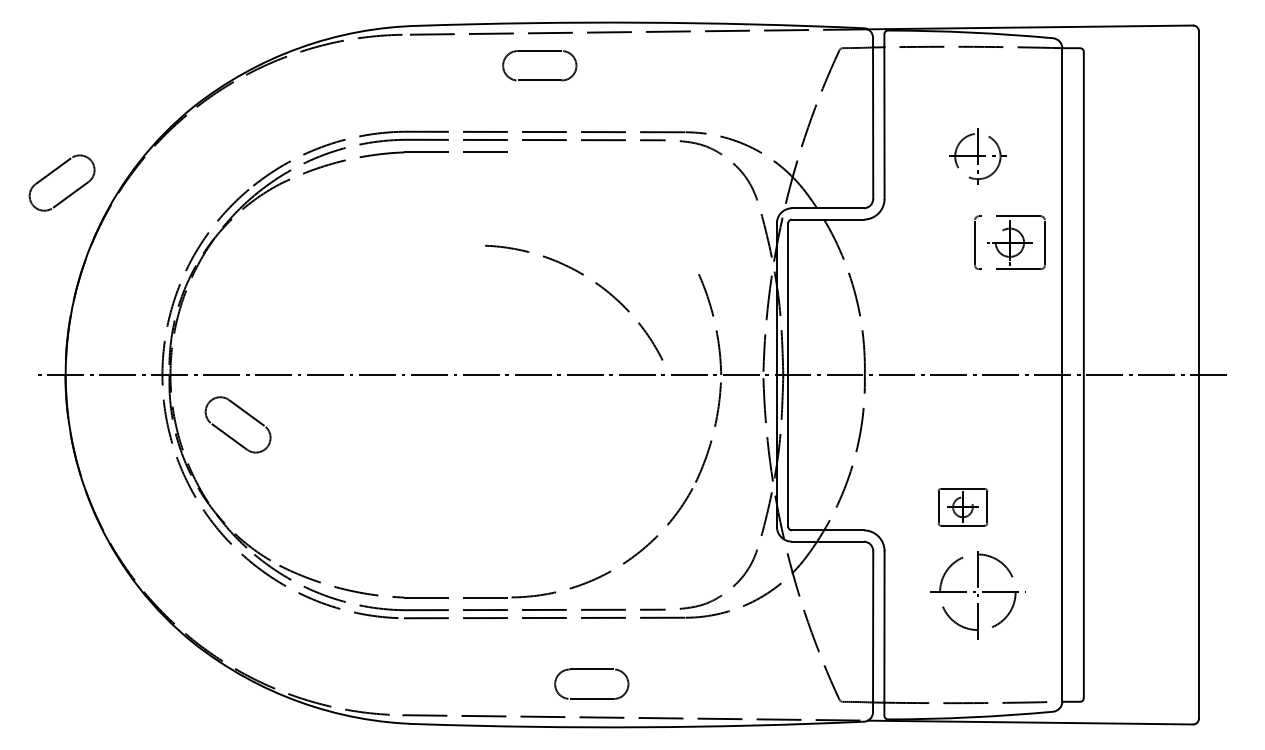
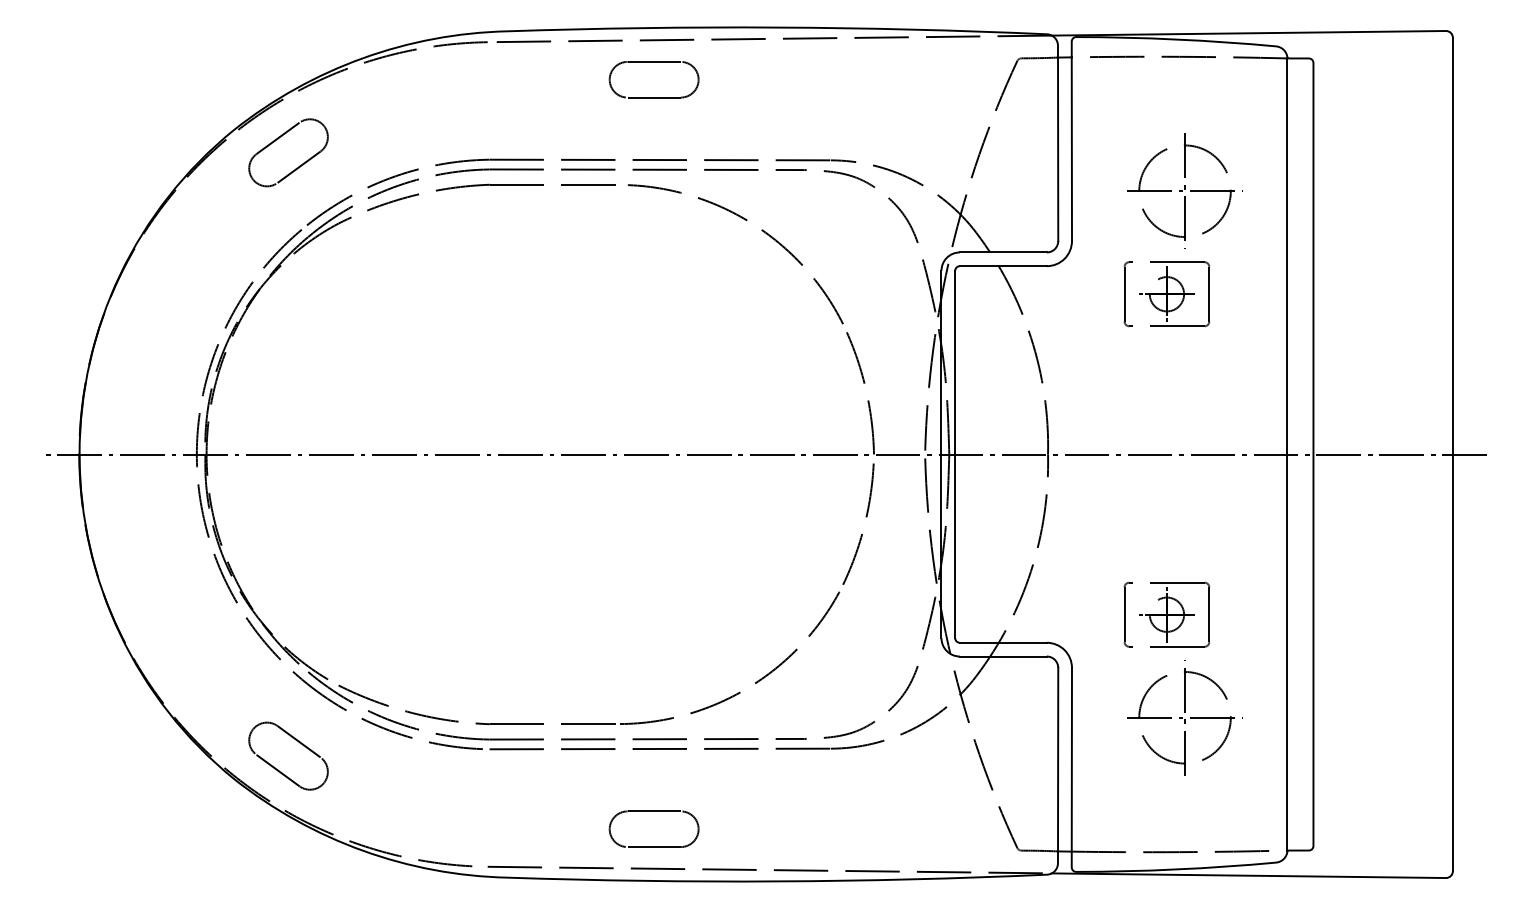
part: (977, 154) -> (1184, 187), size x1.67
part: (61, 182) -> (287, 152), moved
part: (1009, 242) -> (1166, 293), moved
arc: (582, 275) -> (745, 221), moved
part: (237, 424) -> (287, 755), moved
part: (962, 507) -> (1166, 615), size x1.43
part: (591, 669) -> (653, 811), moved

